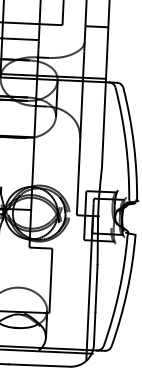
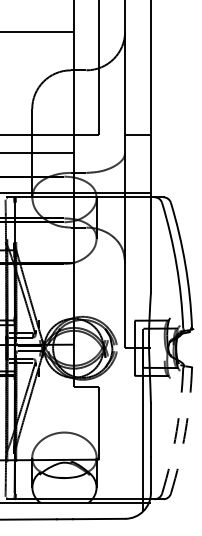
arc: (119, 291) -> (176, 431), solid -> dashed
arc: (127, 291) -> (185, 431), solid -> dashed

